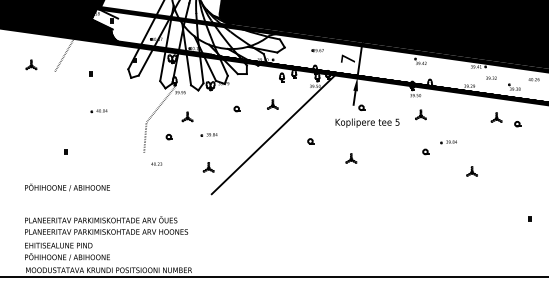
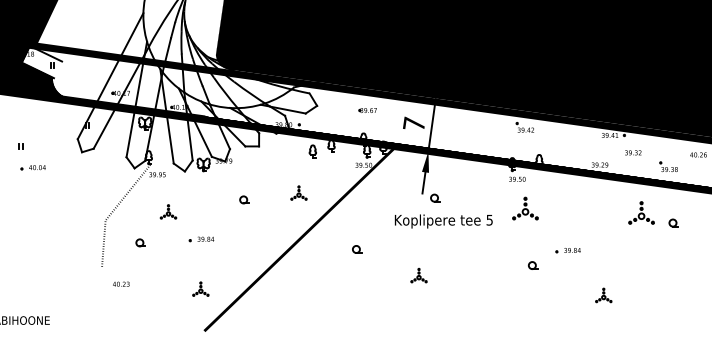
part: (98, 111) -> (32, 168), moved
part: (420, 114) -> (524, 208), size x1.6
part: (496, 117) -> (641, 212), size x1.6

